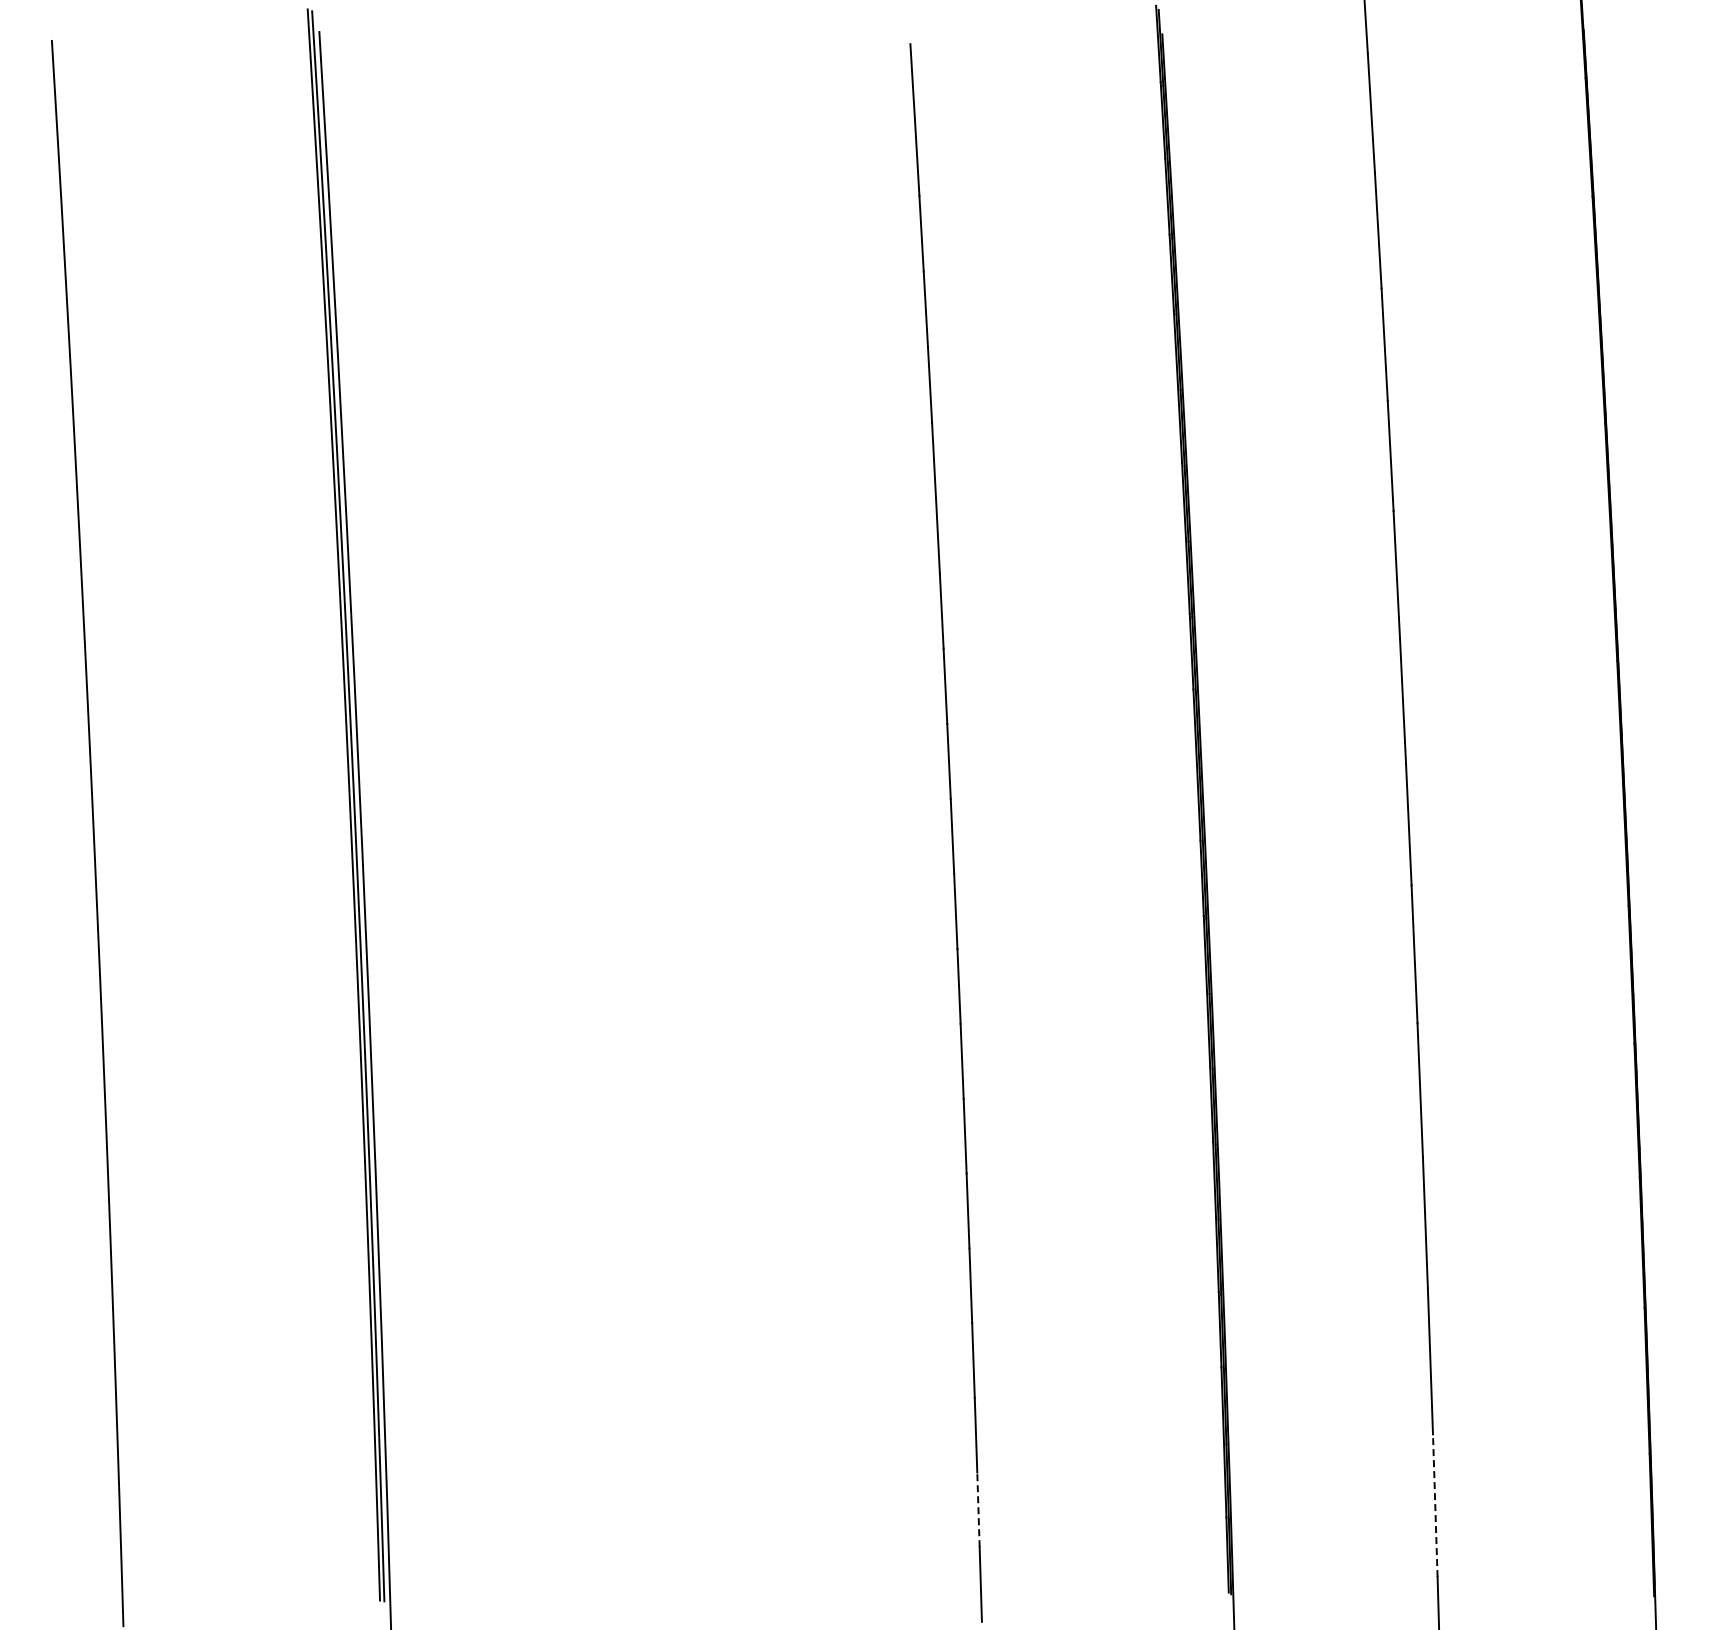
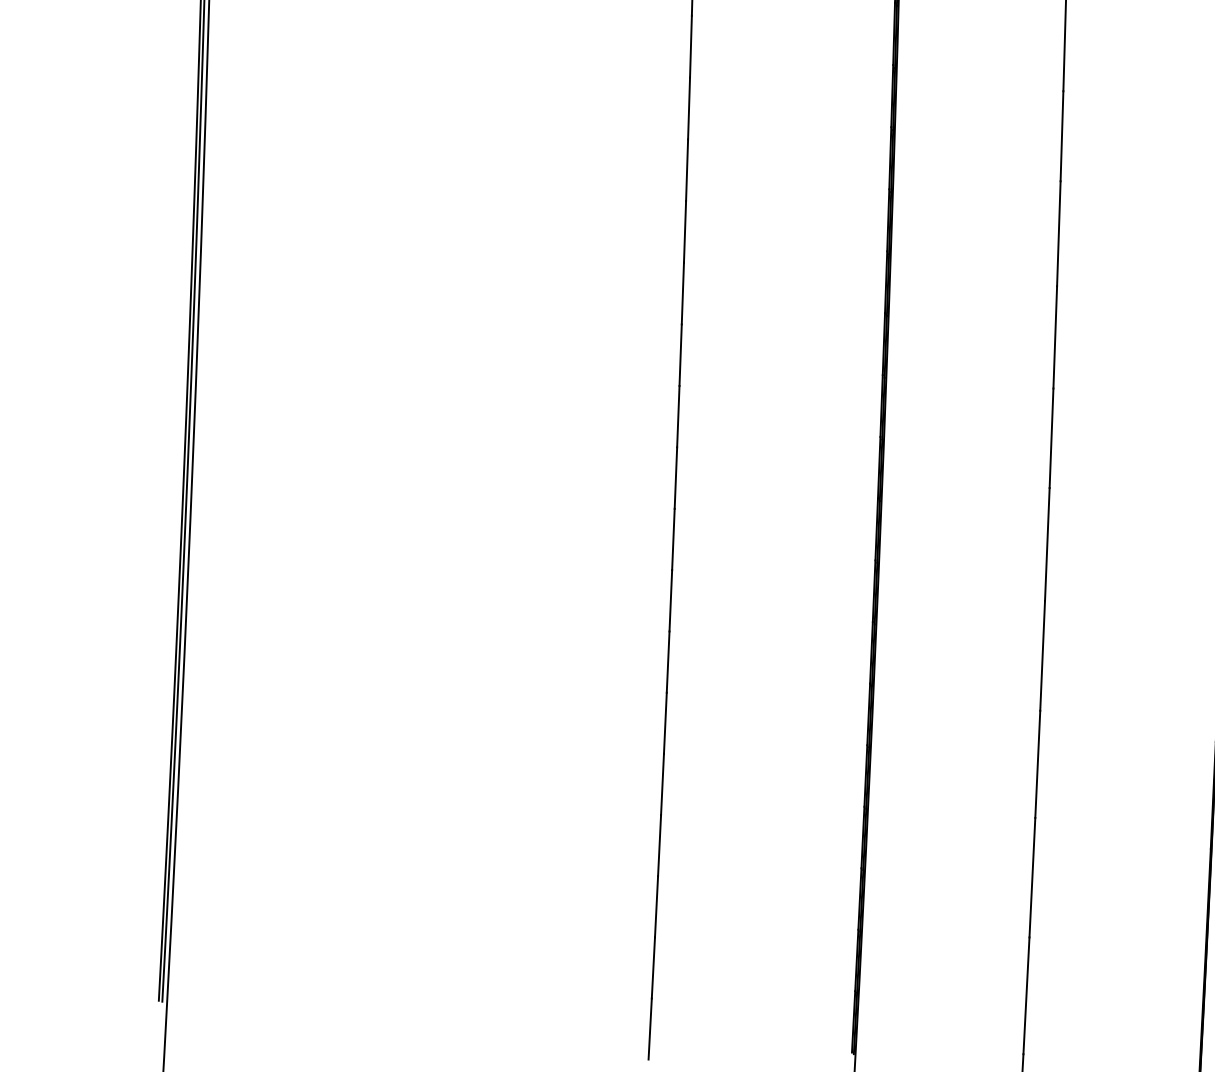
line: (1435, 1505) -> (1026, 995), dashed -> solid
line: (978, 1509) -> (653, 967), dashed -> solid

